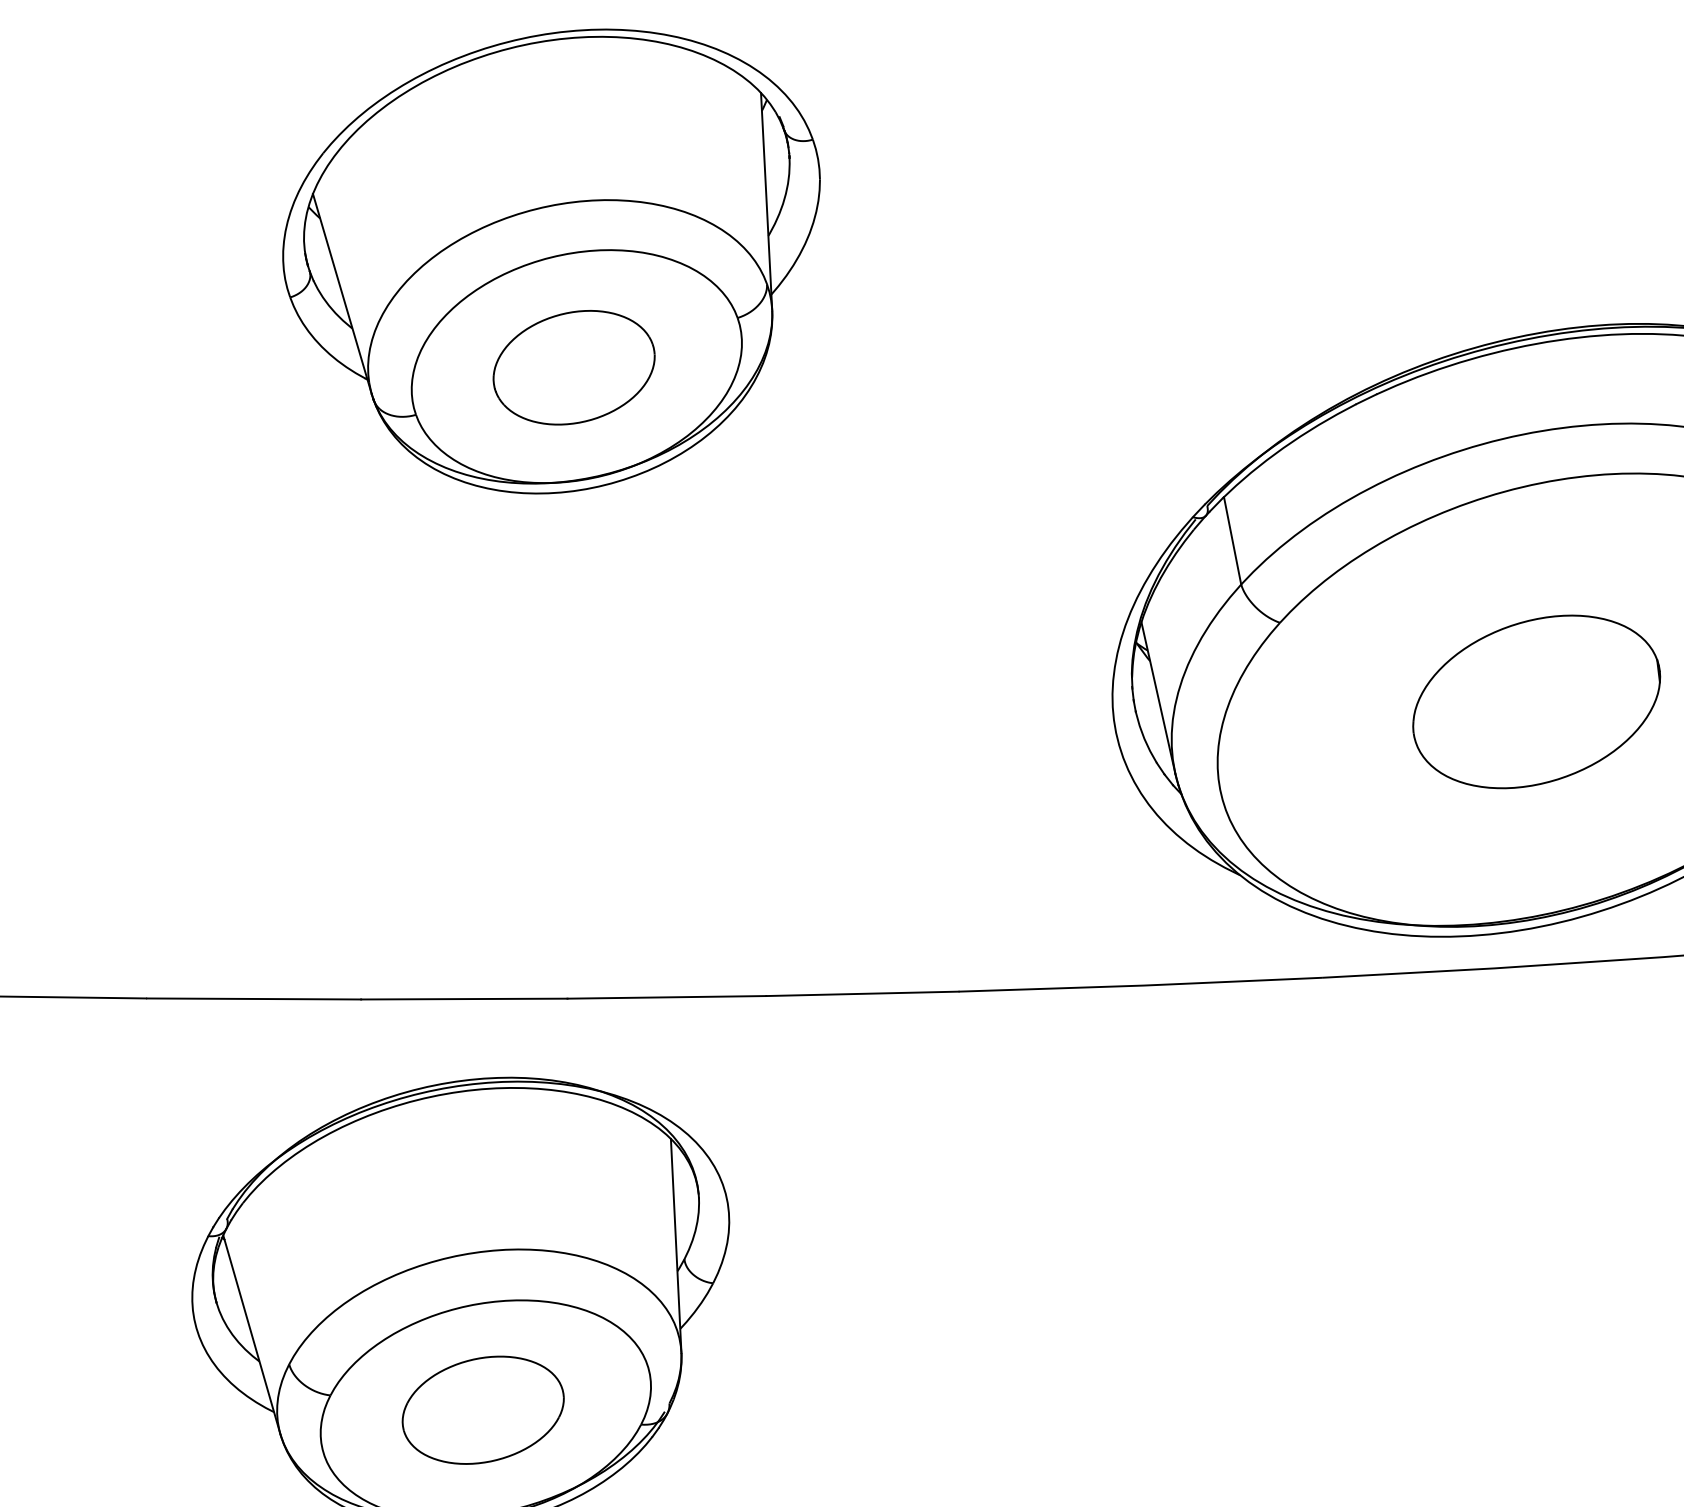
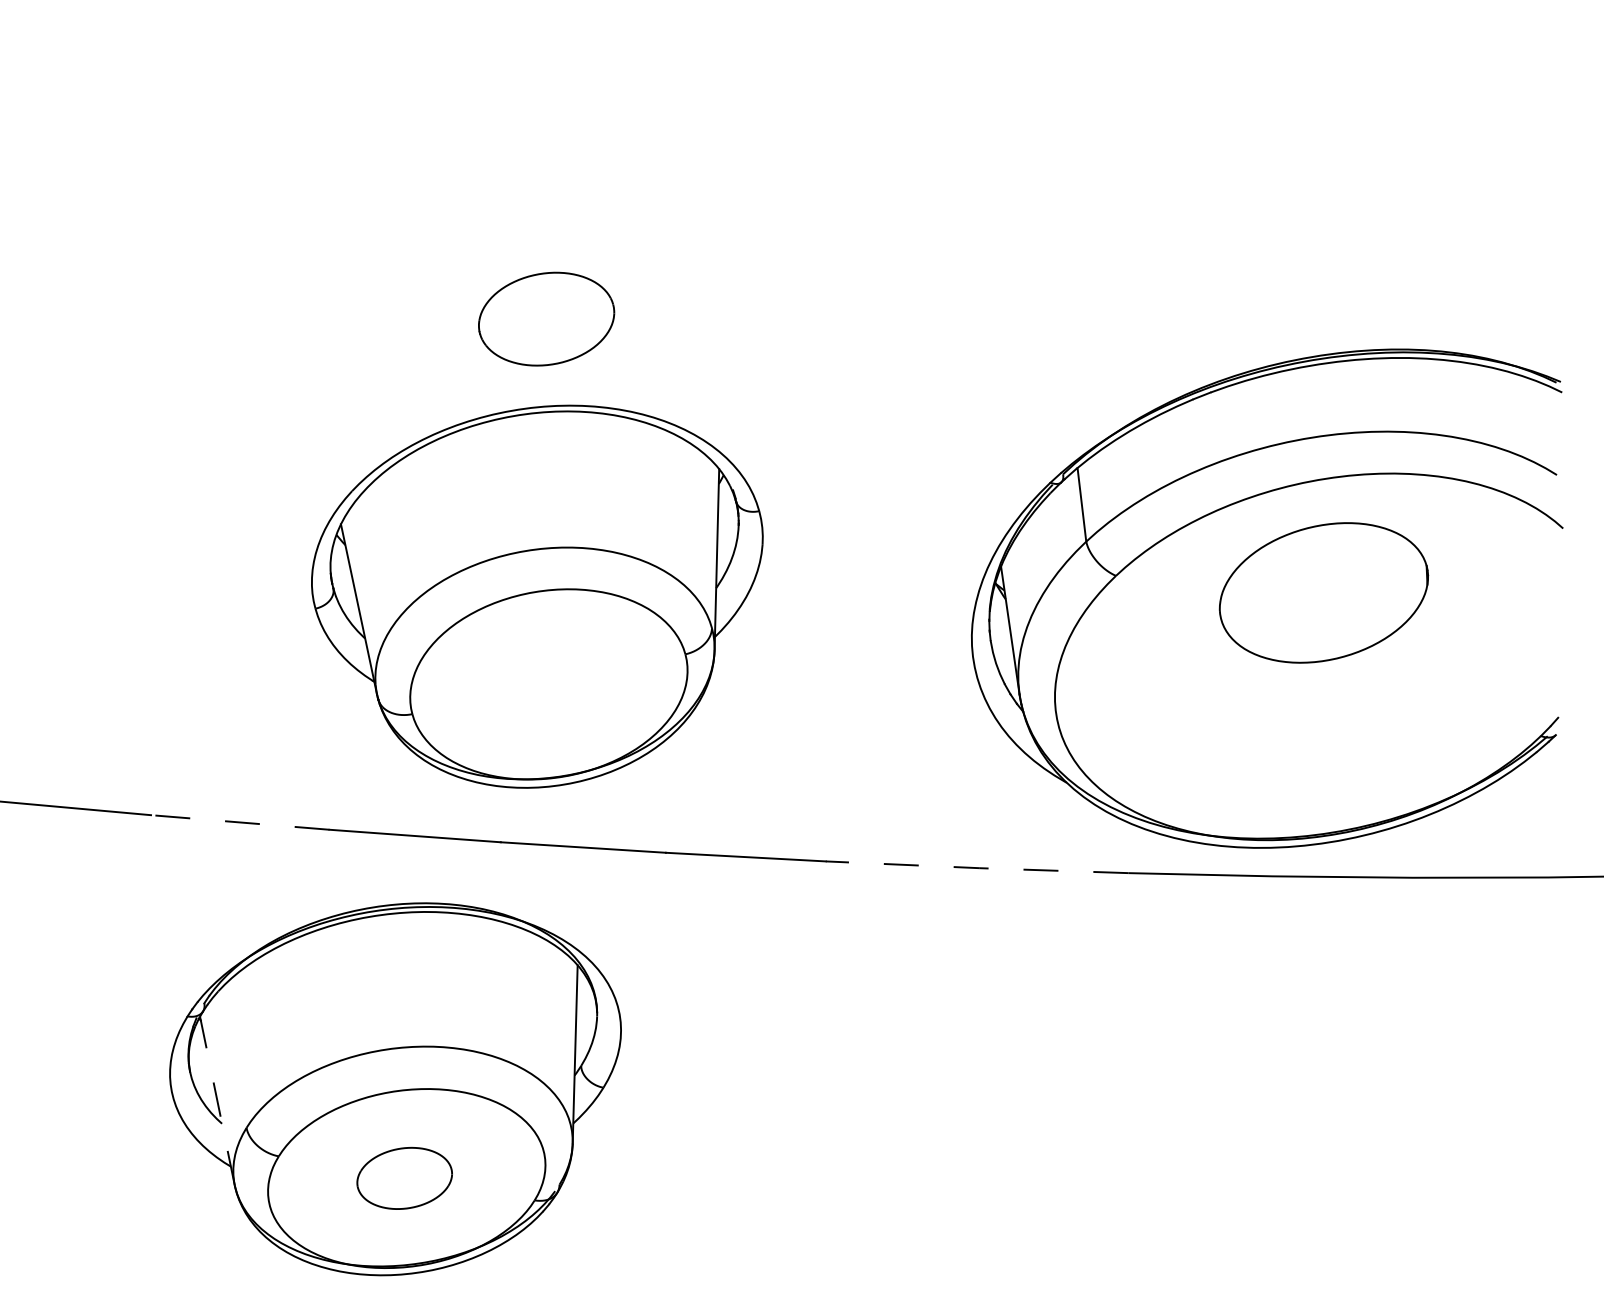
part: (555, 262) -> (537, 596), moved
part: (1536, 701) -> (1323, 592), moved
line: (1139, 986) -> (976, 868), solid -> dashed
line: (253, 998) -> (240, 822), solid -> dashed
line: (251, 1334) -> (217, 1100), solid -> dashed
part: (483, 1410) -> (404, 1178), size x0.7

